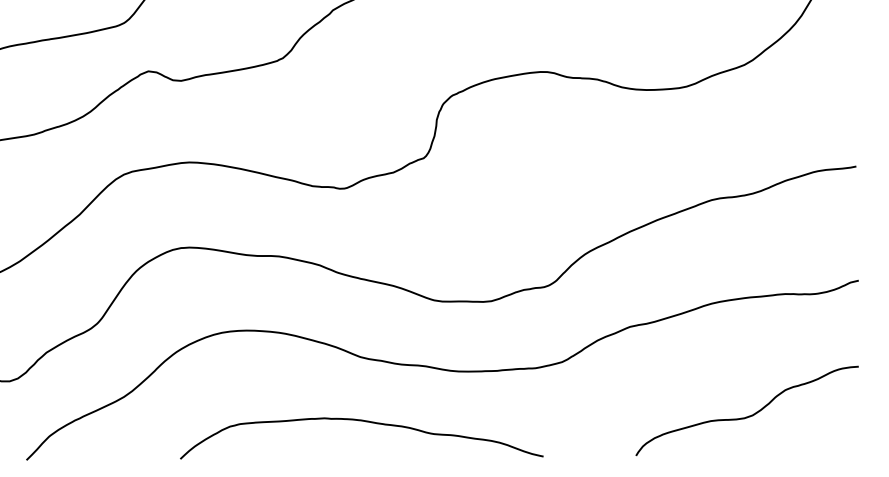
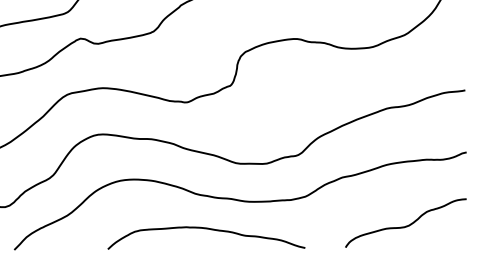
curve: (361, 422) -> (206, 229), moved

